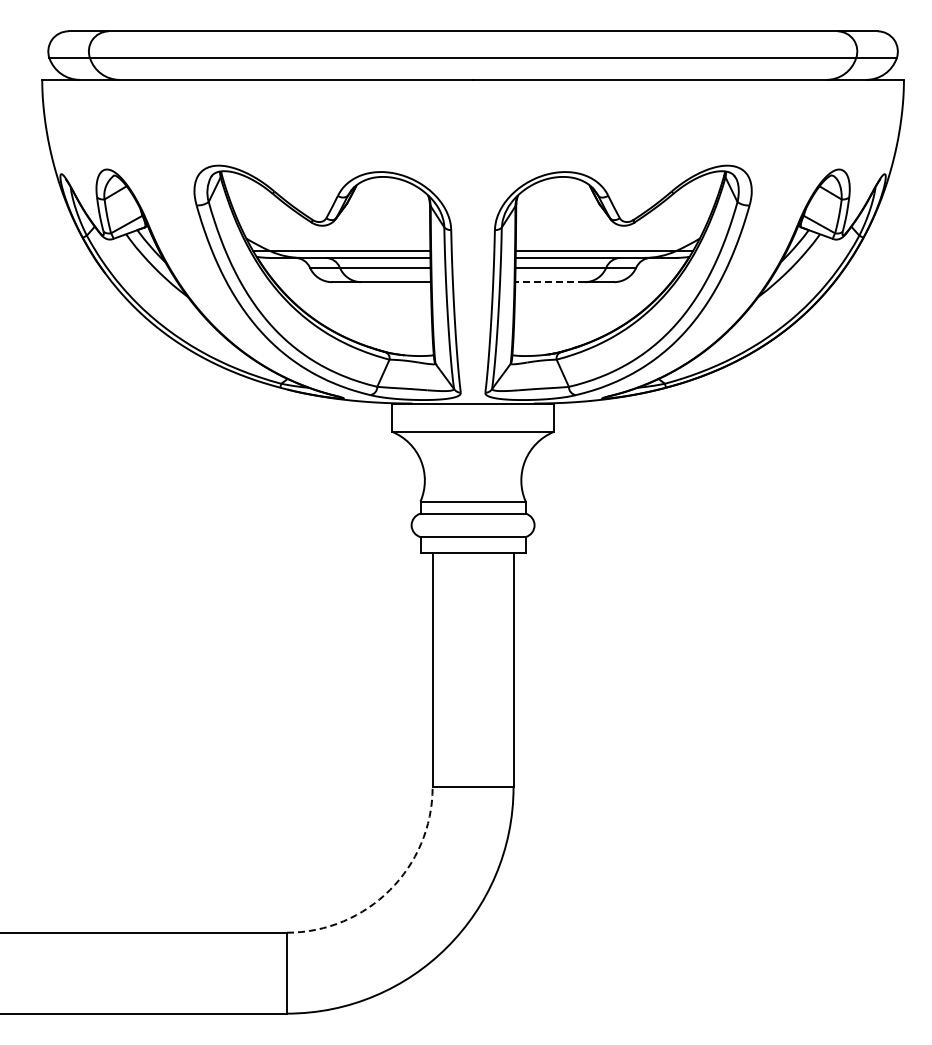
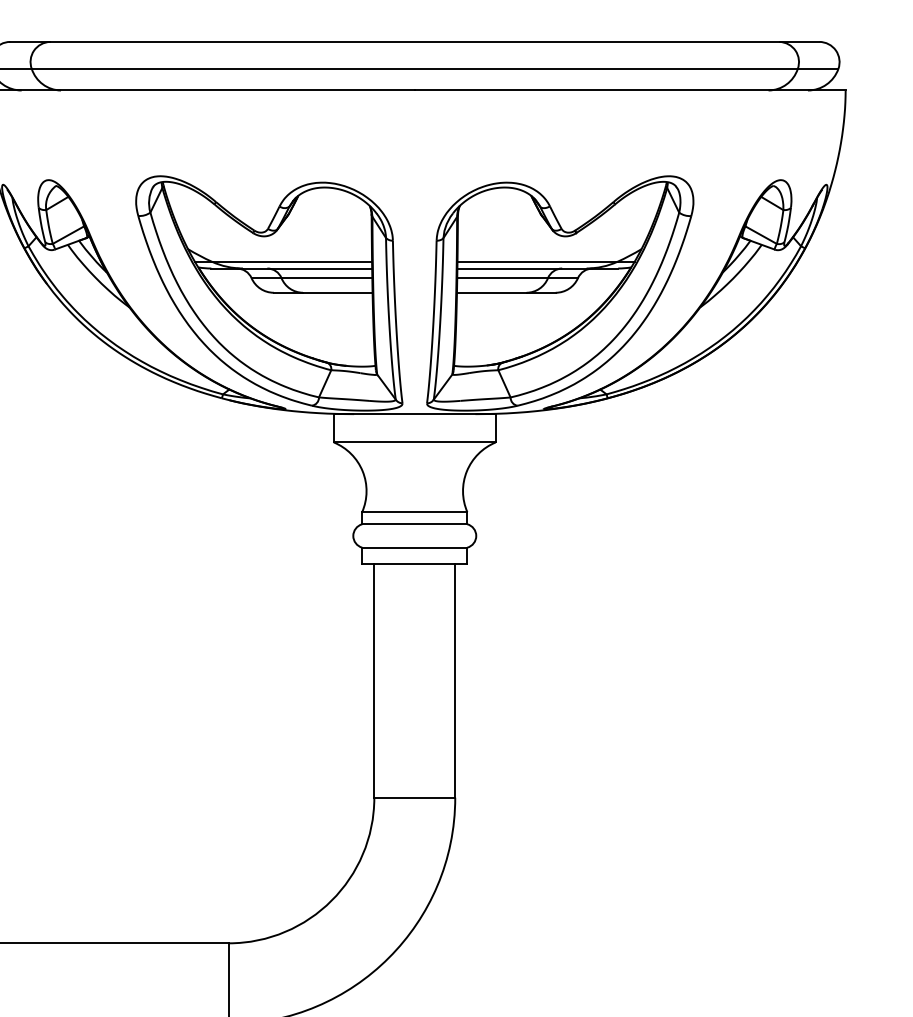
line: (550, 282) -> (492, 293), dashed -> solid
arc: (389, 890) -> (331, 901), dashed -> solid

